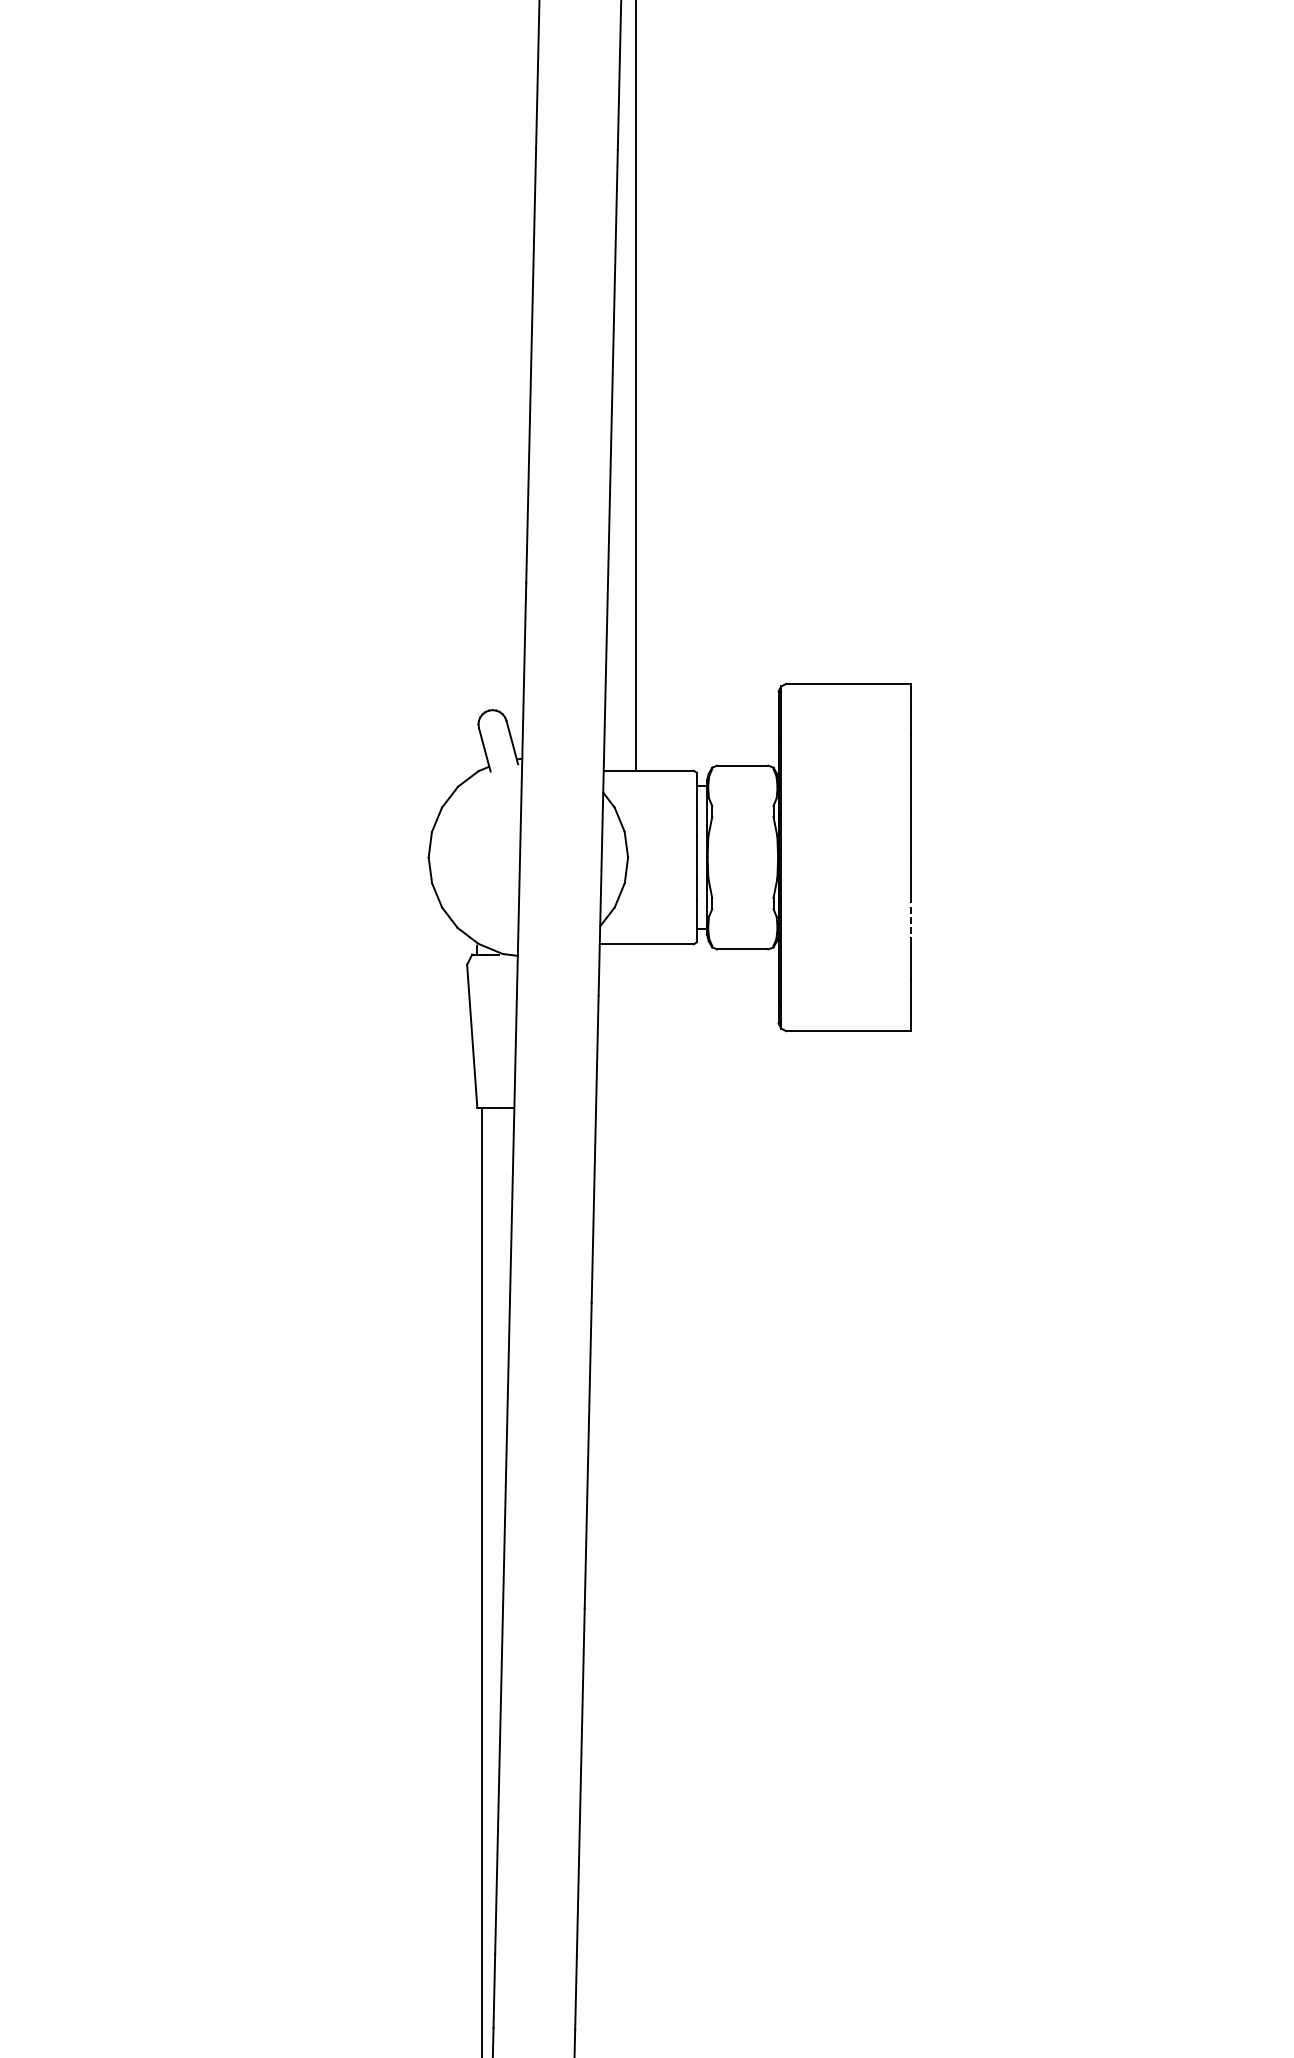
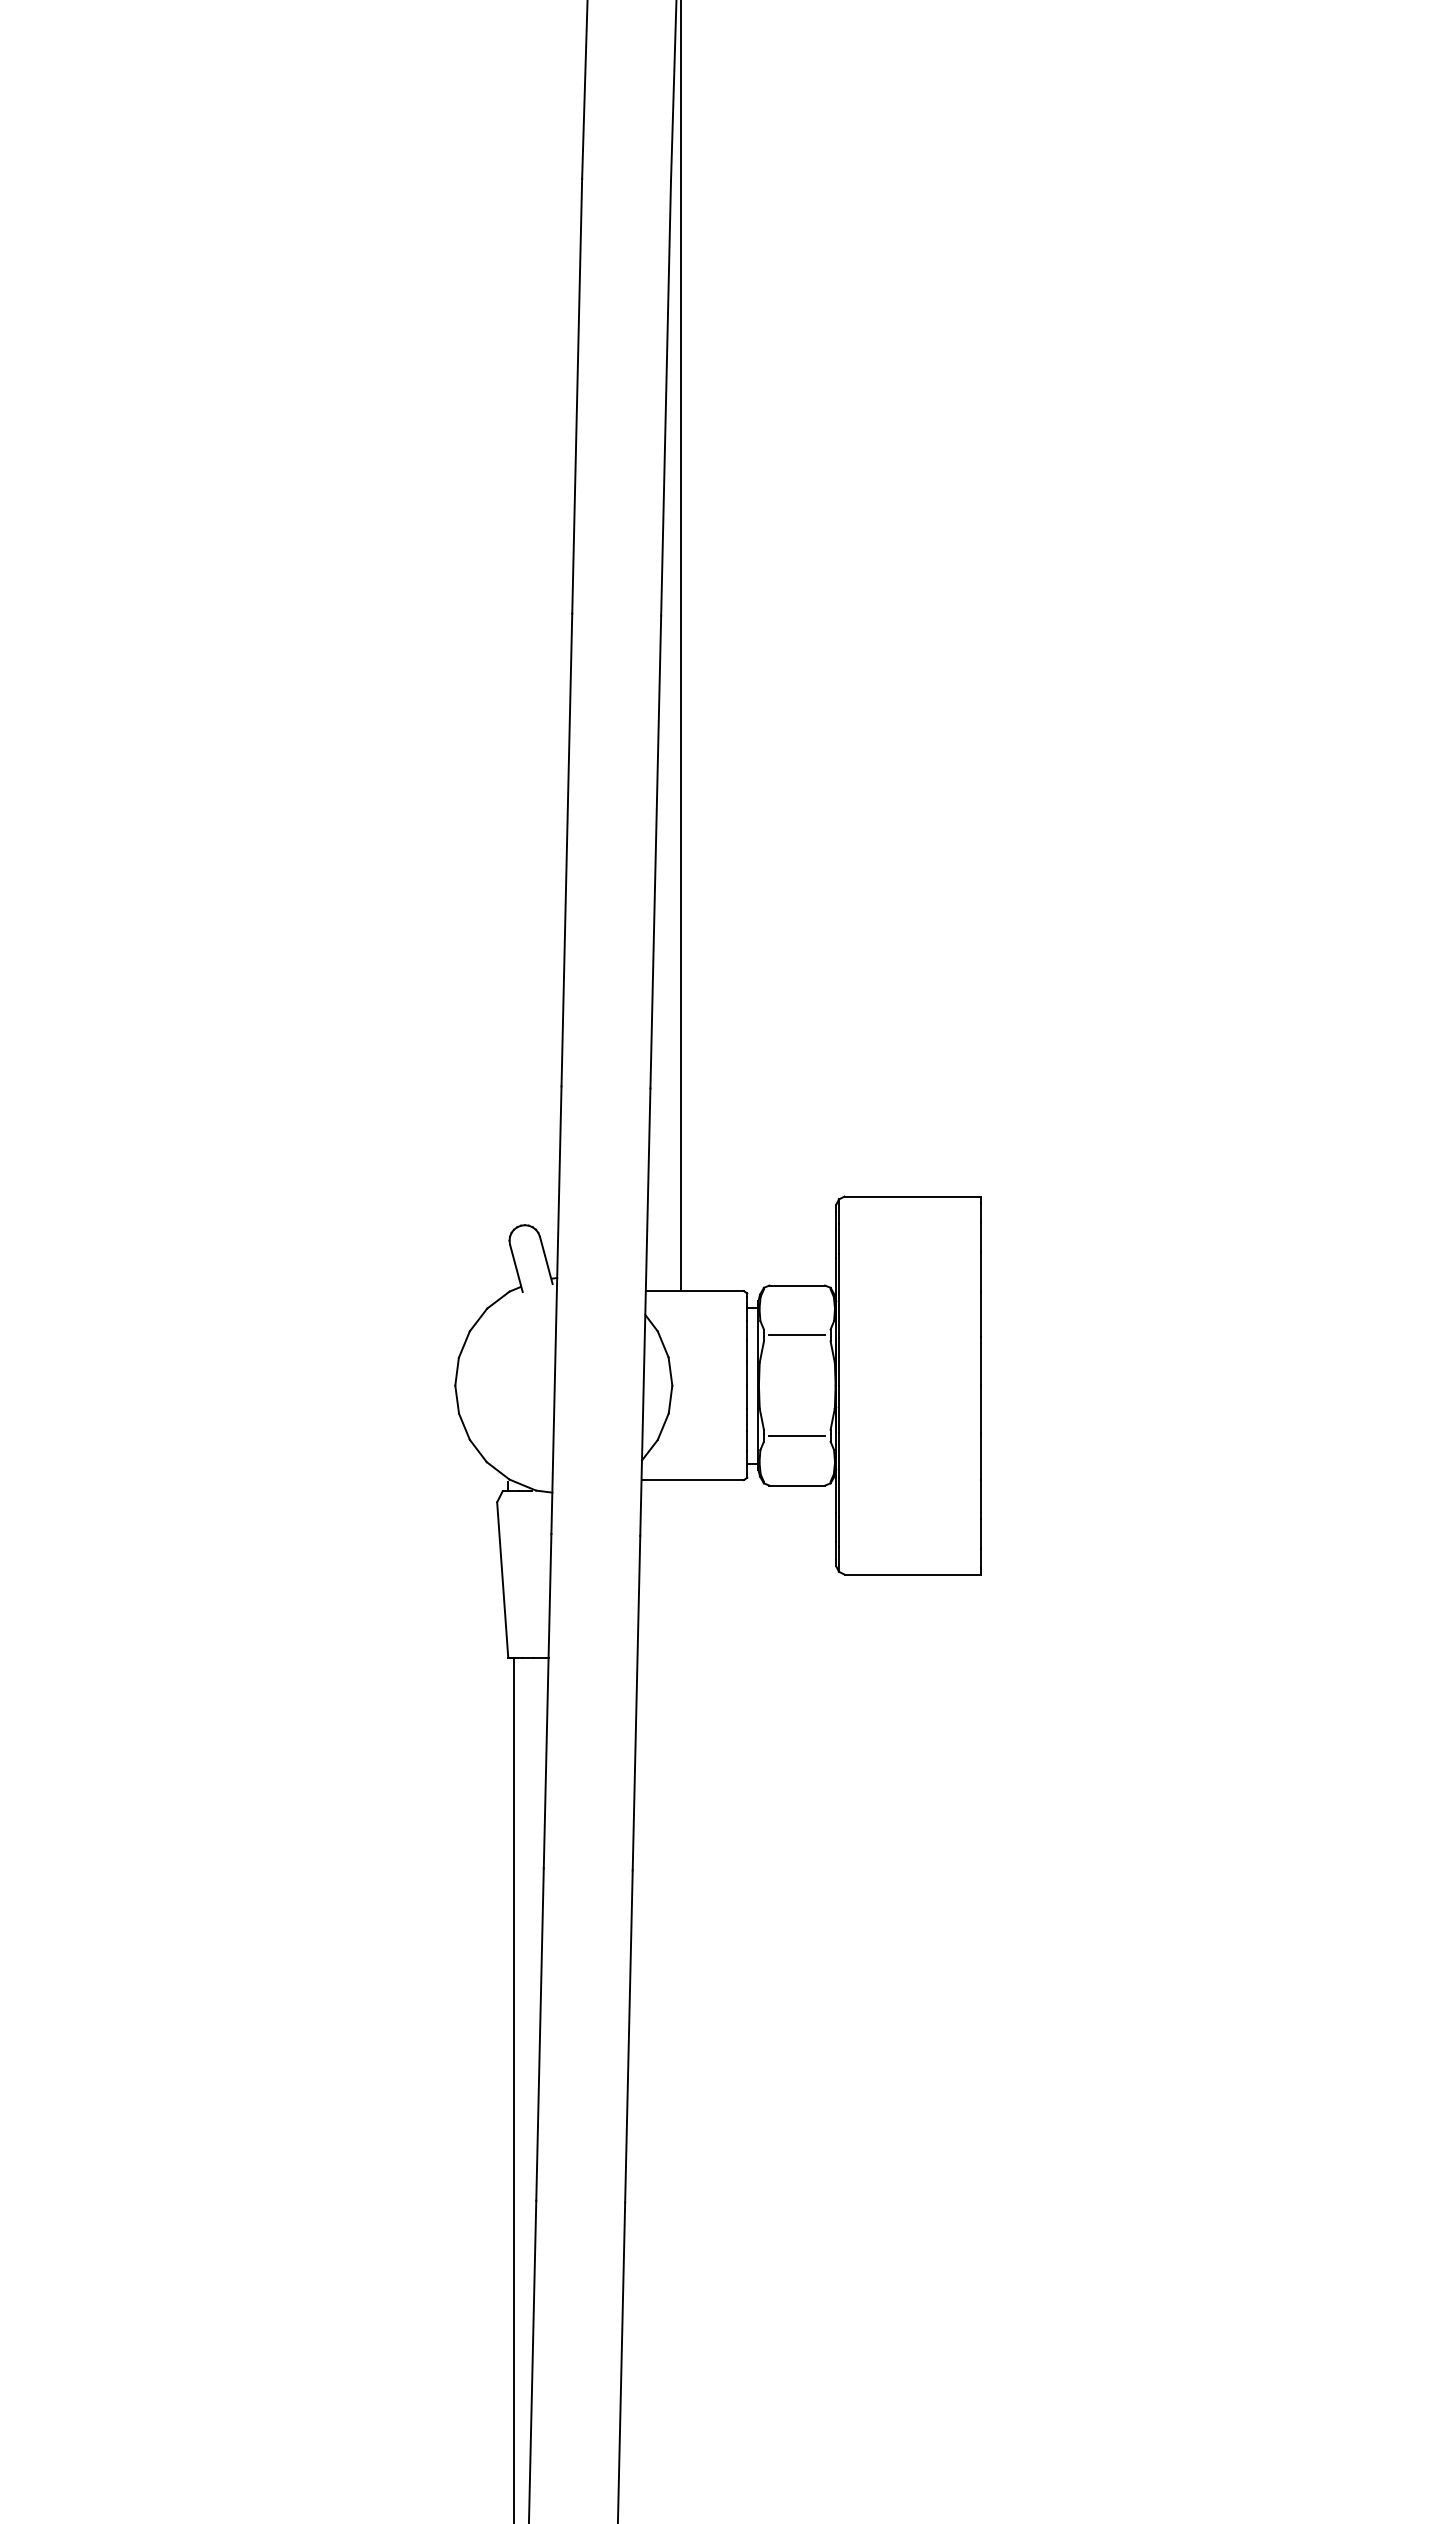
line: (743, 811) -> (797, 1335), added
line: (743, 903) -> (797, 1435), added
line: (911, 922) -> (980, 1456), dashed -> solid

